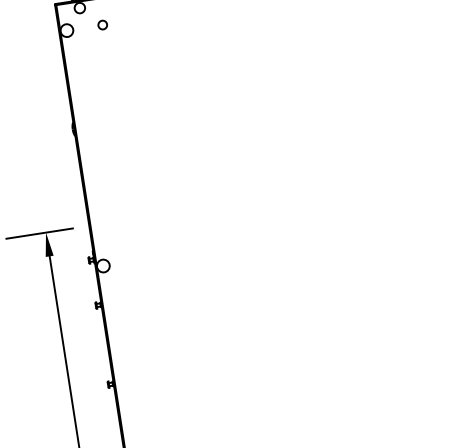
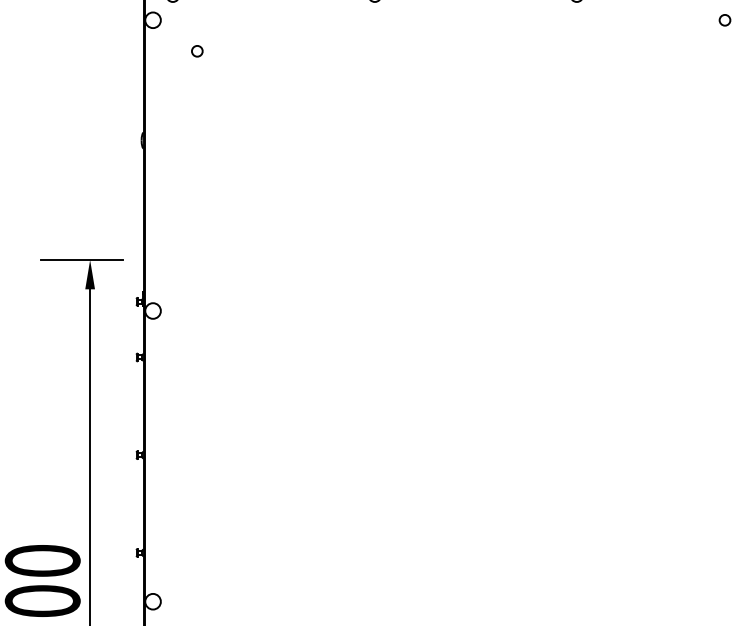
circle: (102, 25) -> (197, 51), moved

